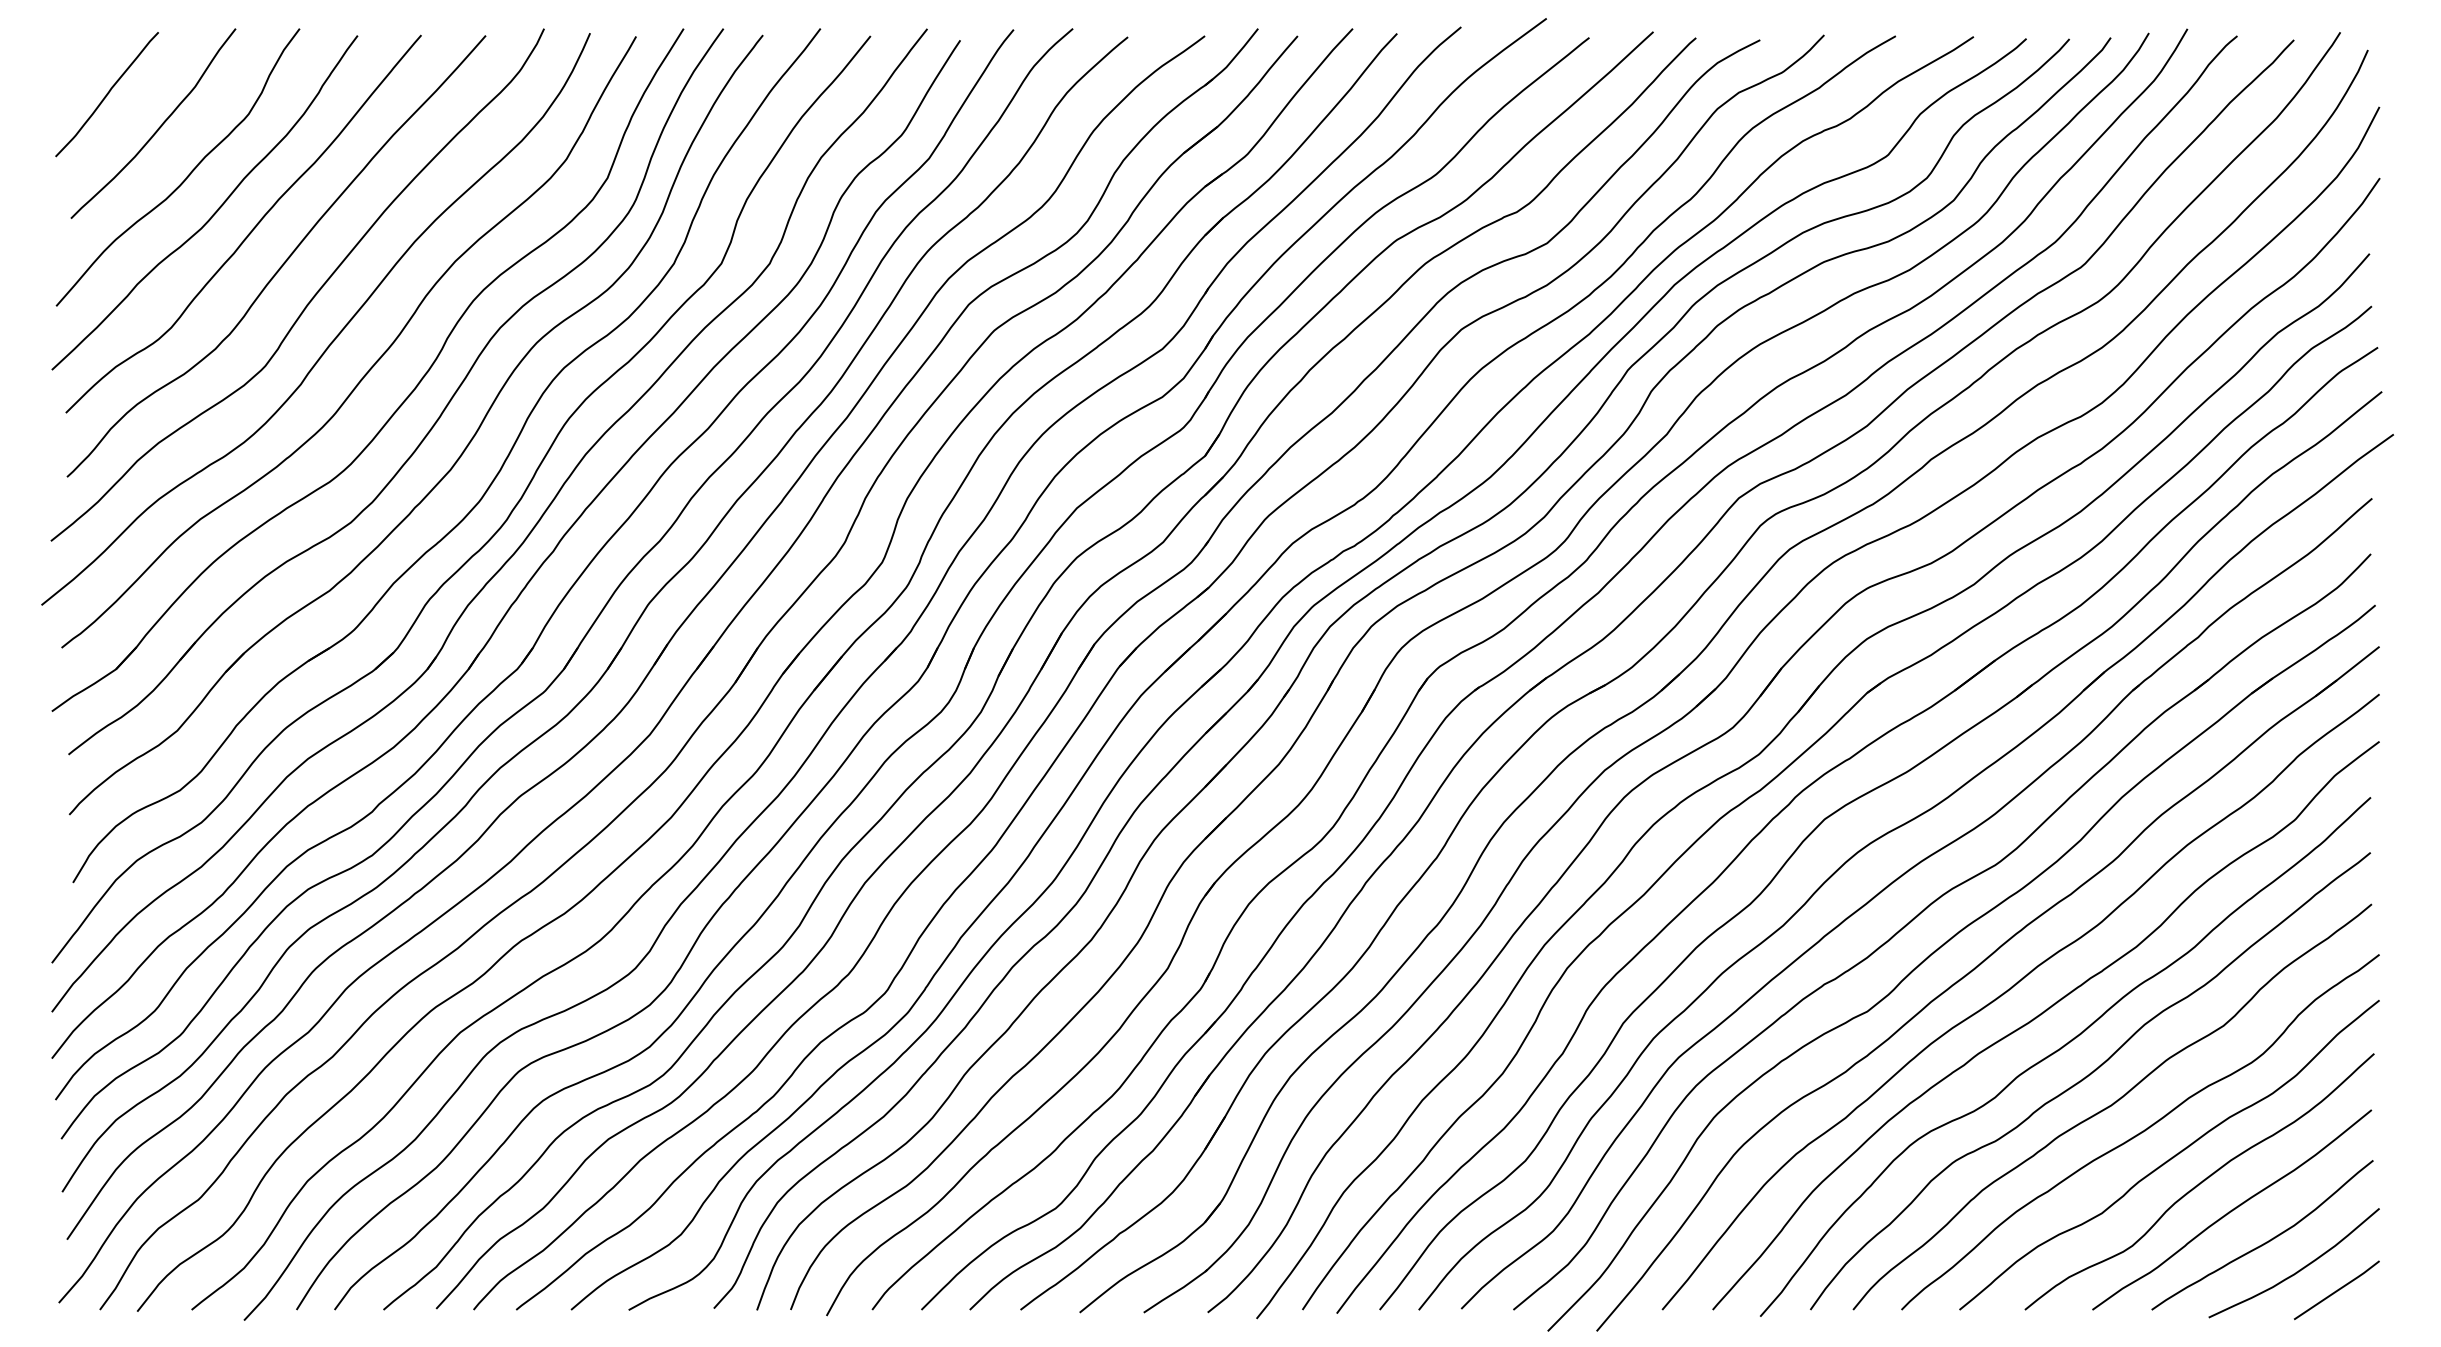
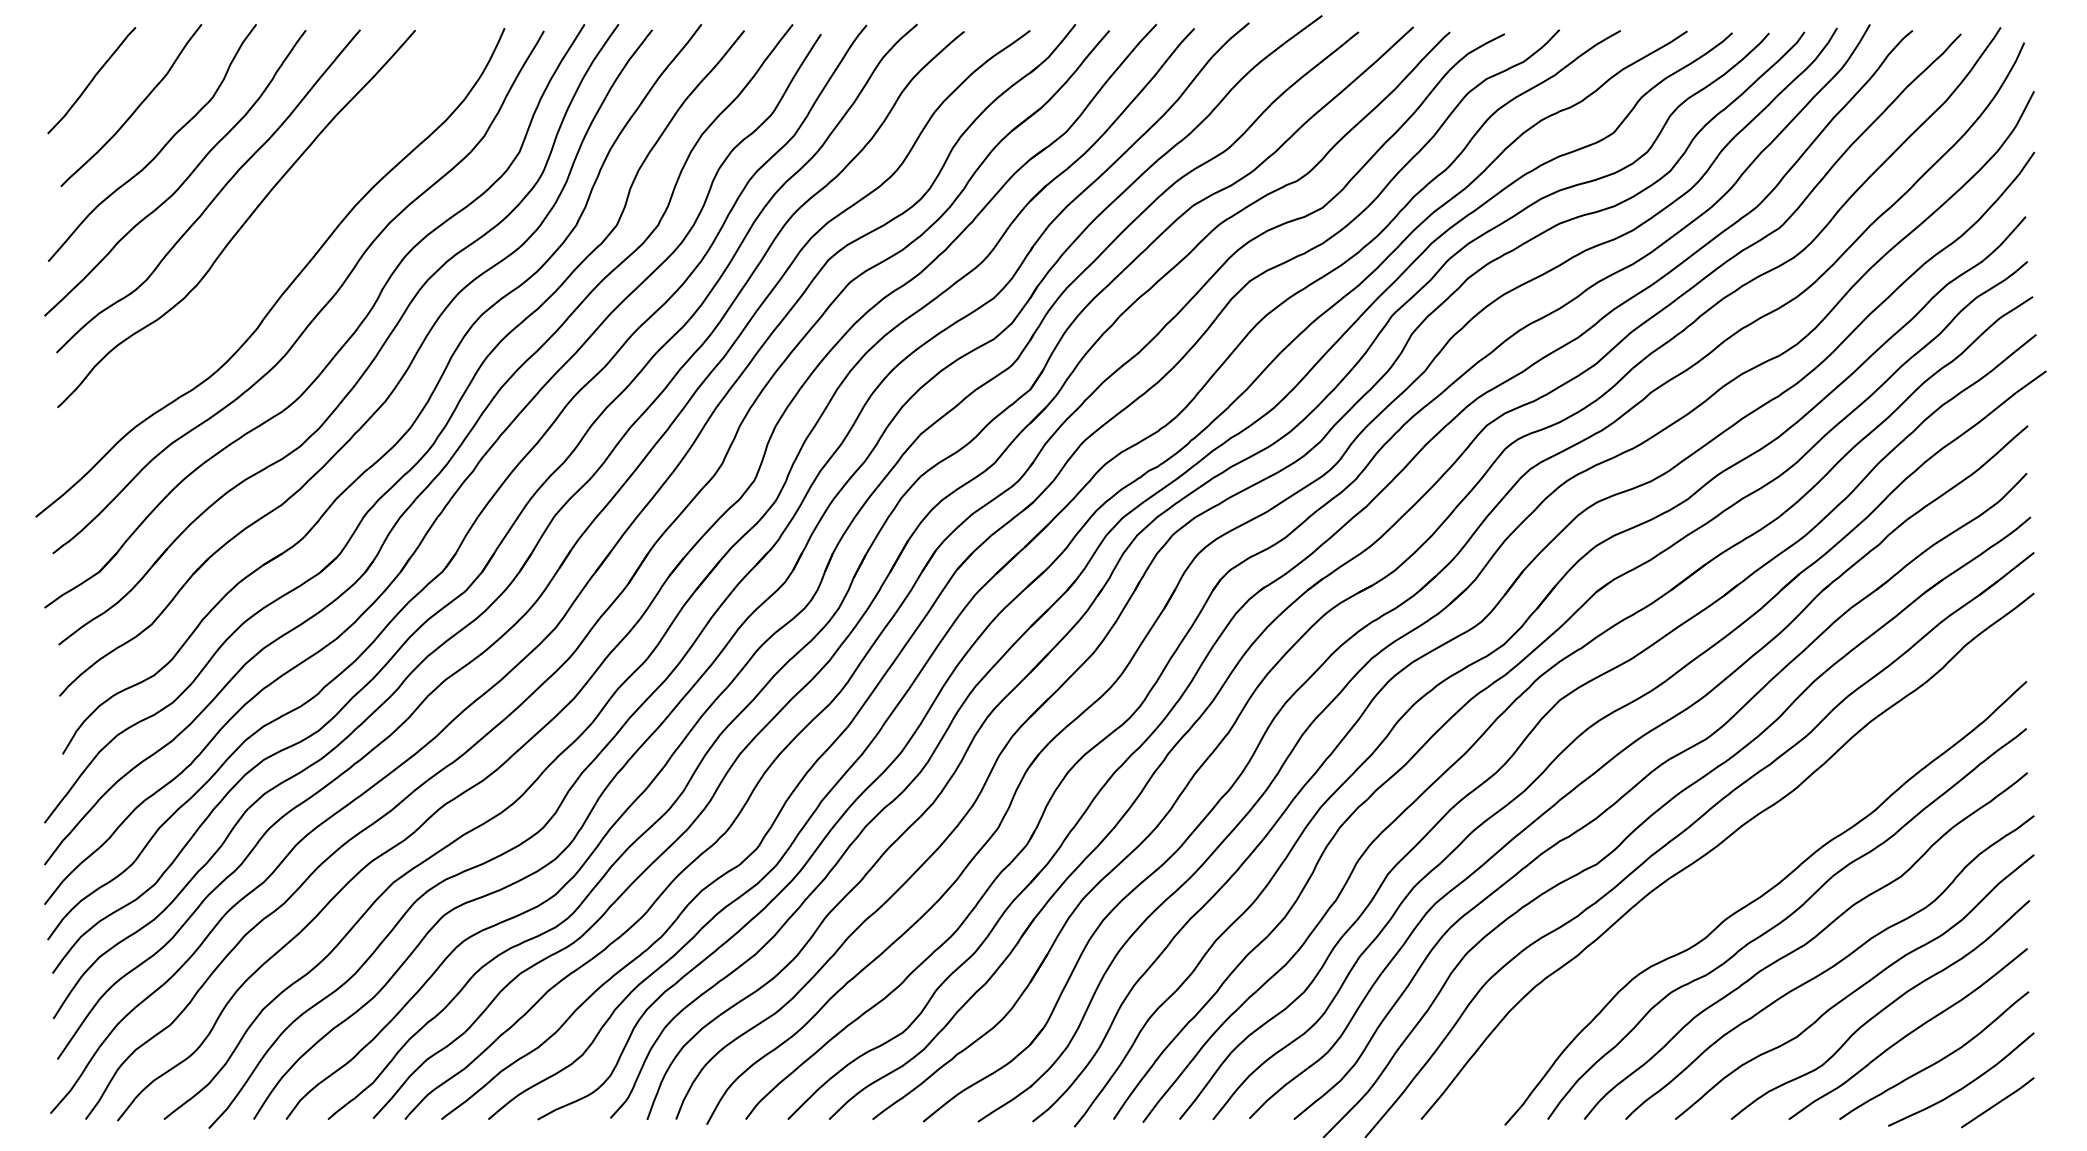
curve: (313, 295) -> (268, 252), removed
curve: (2038, 1017) -> (1742, 869), removed

